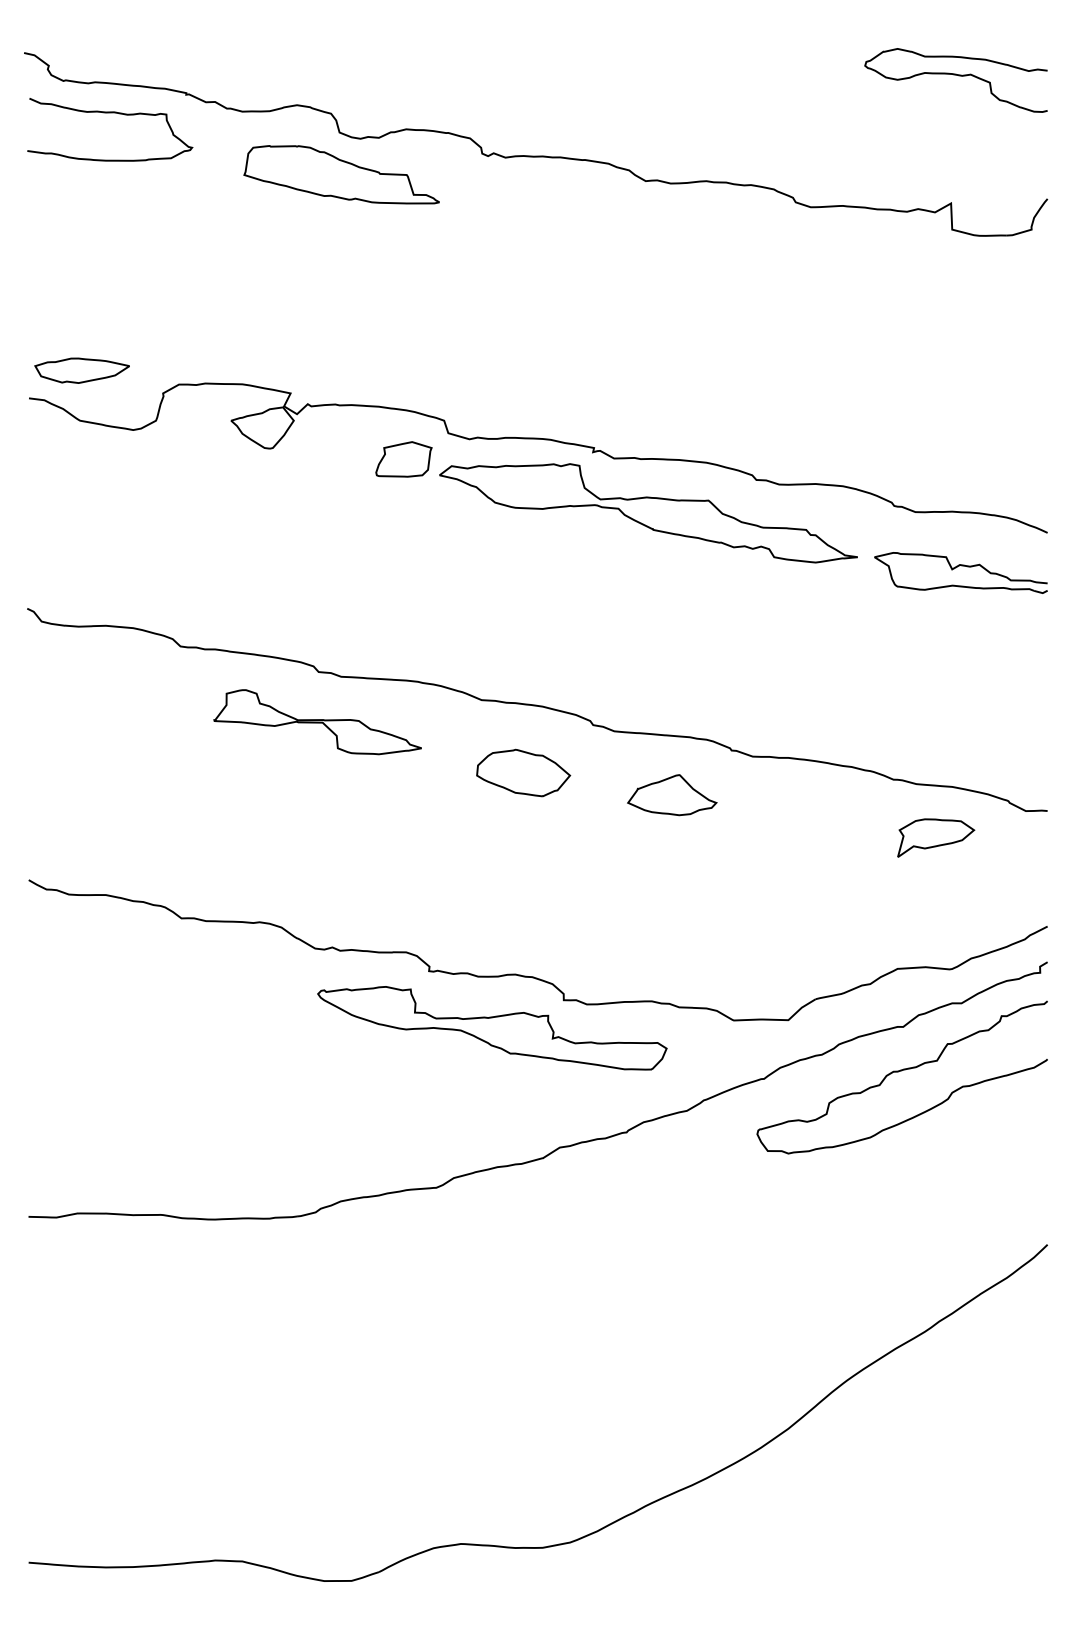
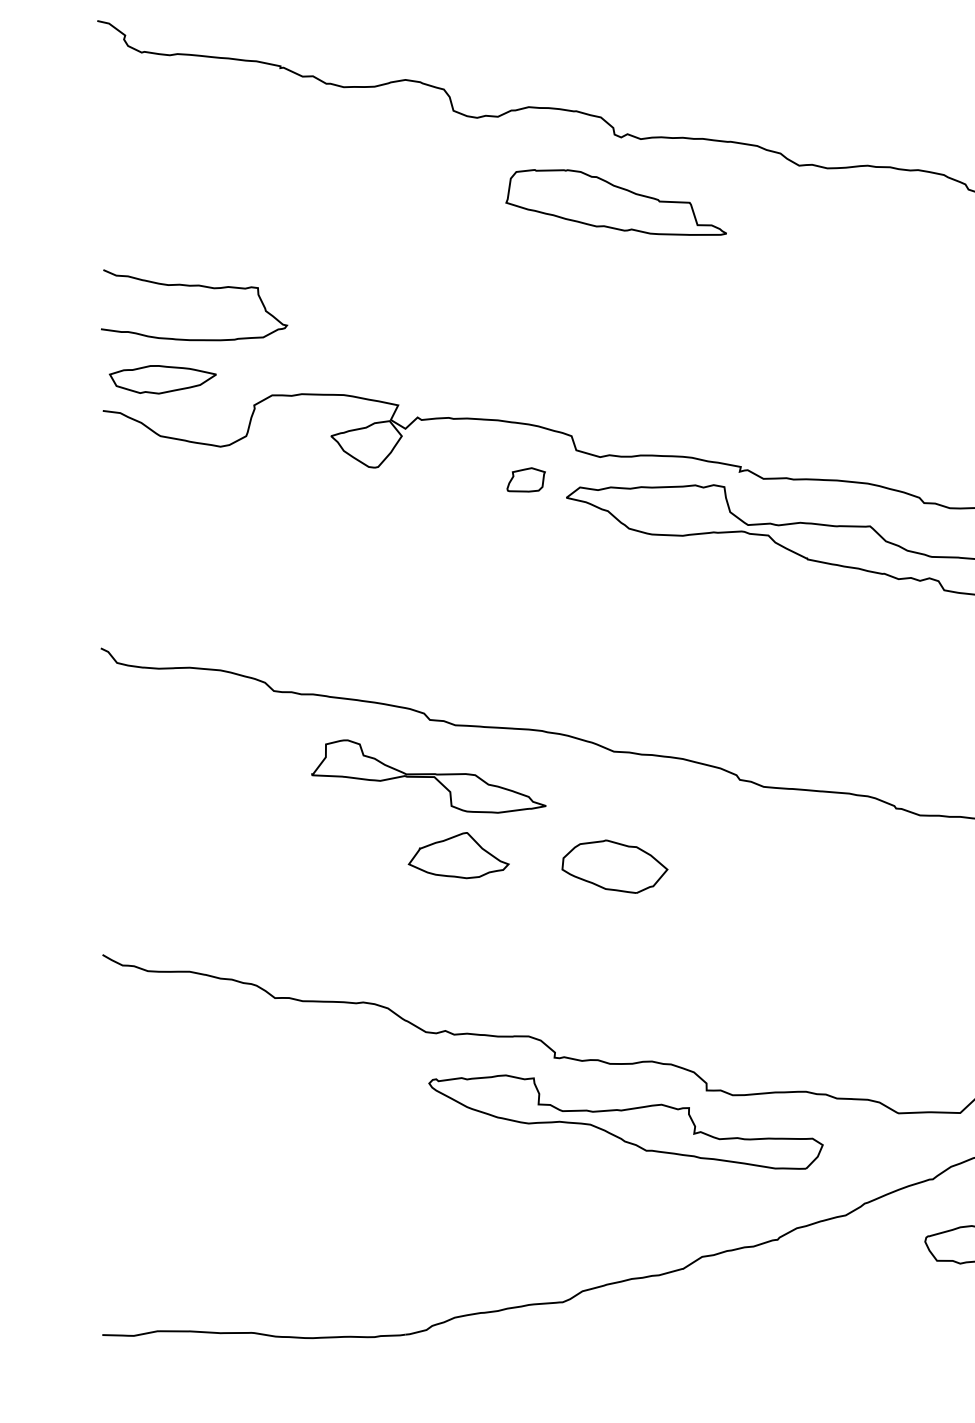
curve: (110, 113) -> (194, 286), moved
part: (341, 174) -> (616, 202), moved
part: (403, 459) -> (525, 479), size x0.6
part: (523, 772) -> (614, 866), moved
part: (672, 795) -> (459, 855), moved

